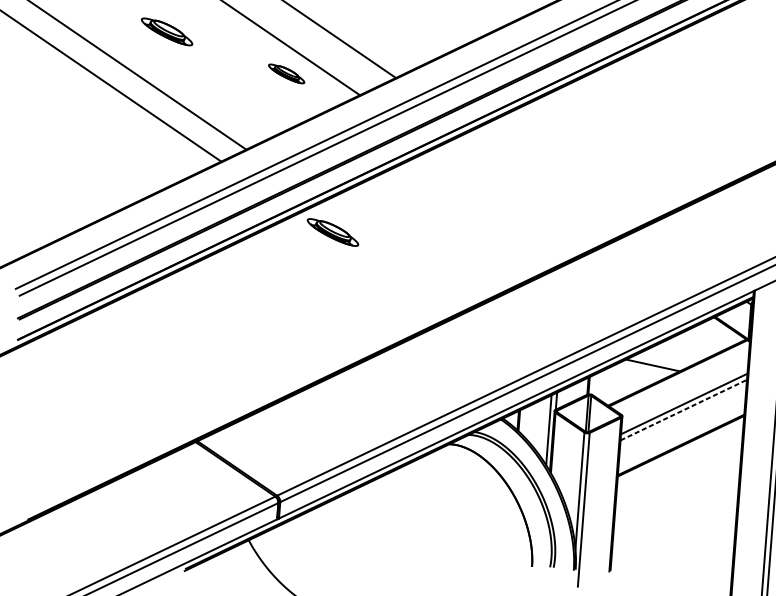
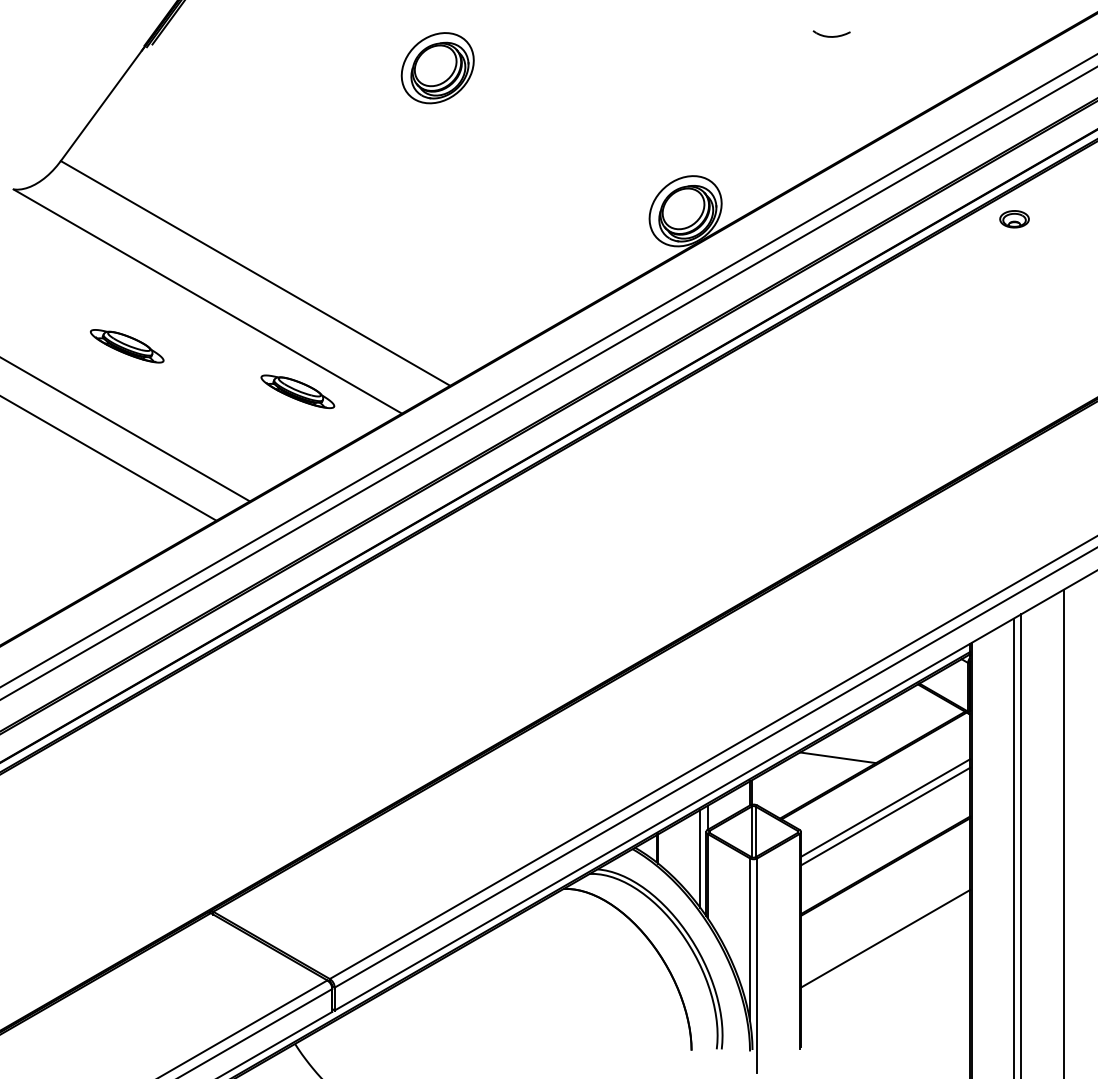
part: (286, 73) -> (297, 391), size x1.43
part: (333, 232) -> (379, 607), removed
line: (683, 410) -> (885, 816), dashed -> solid
line: (676, 497) -> (885, 938), added

